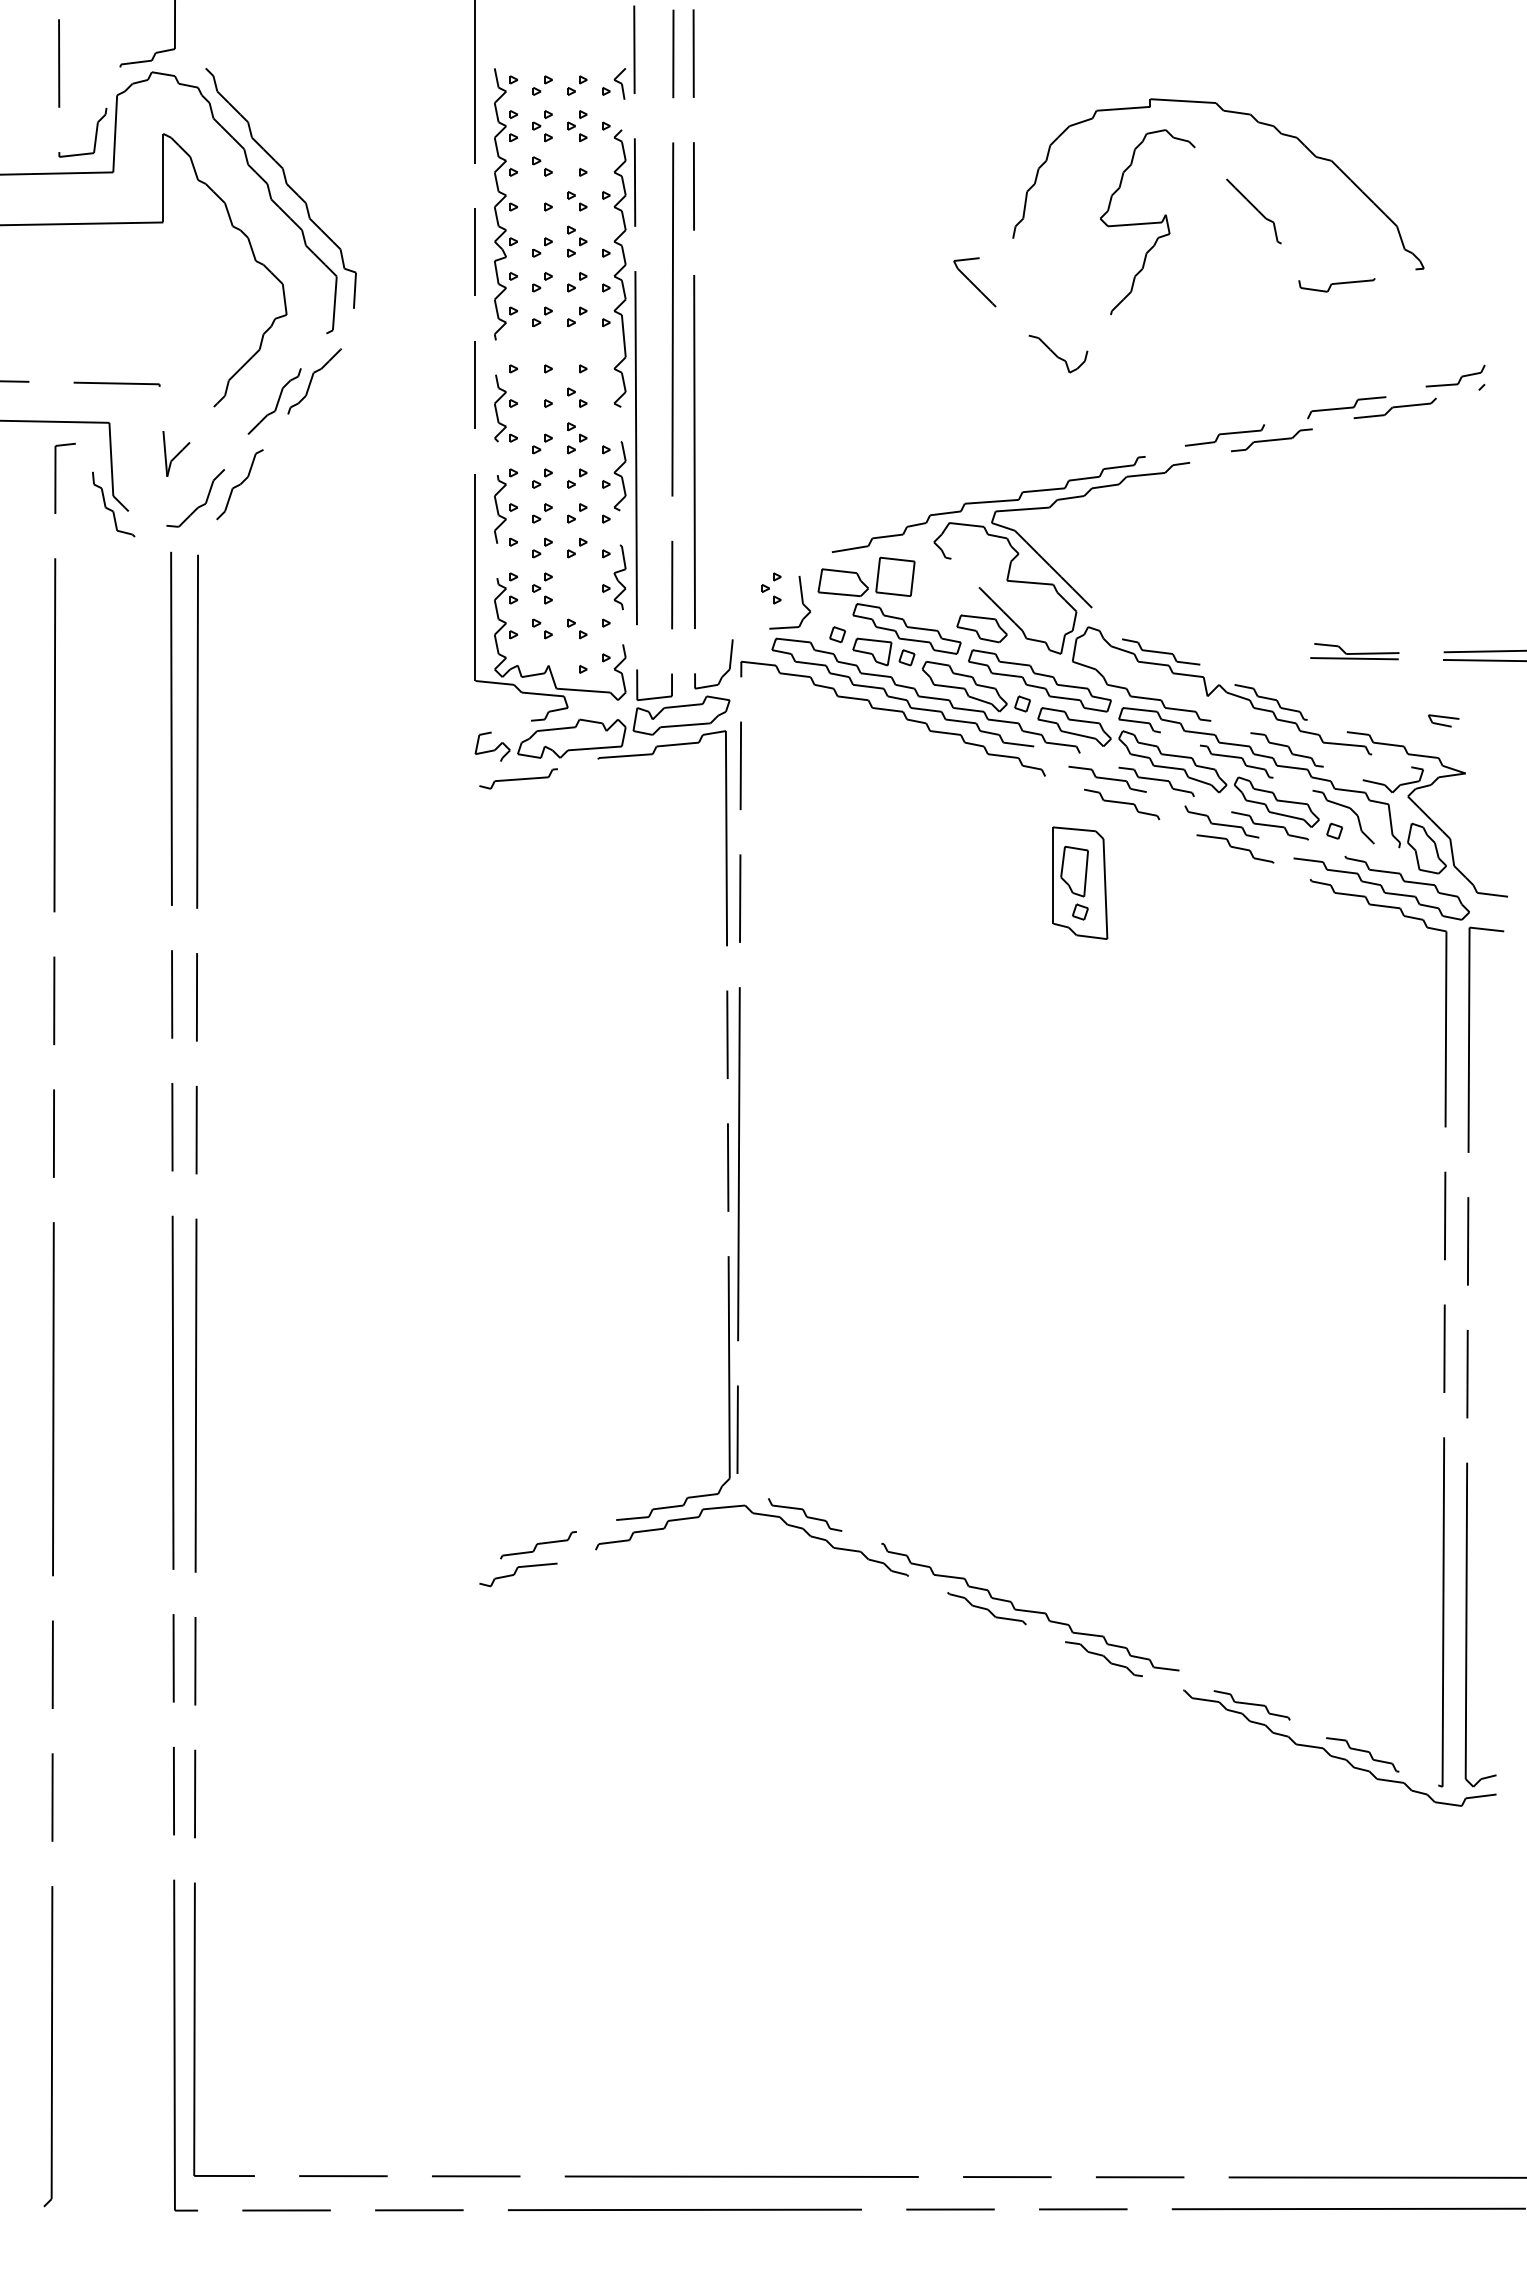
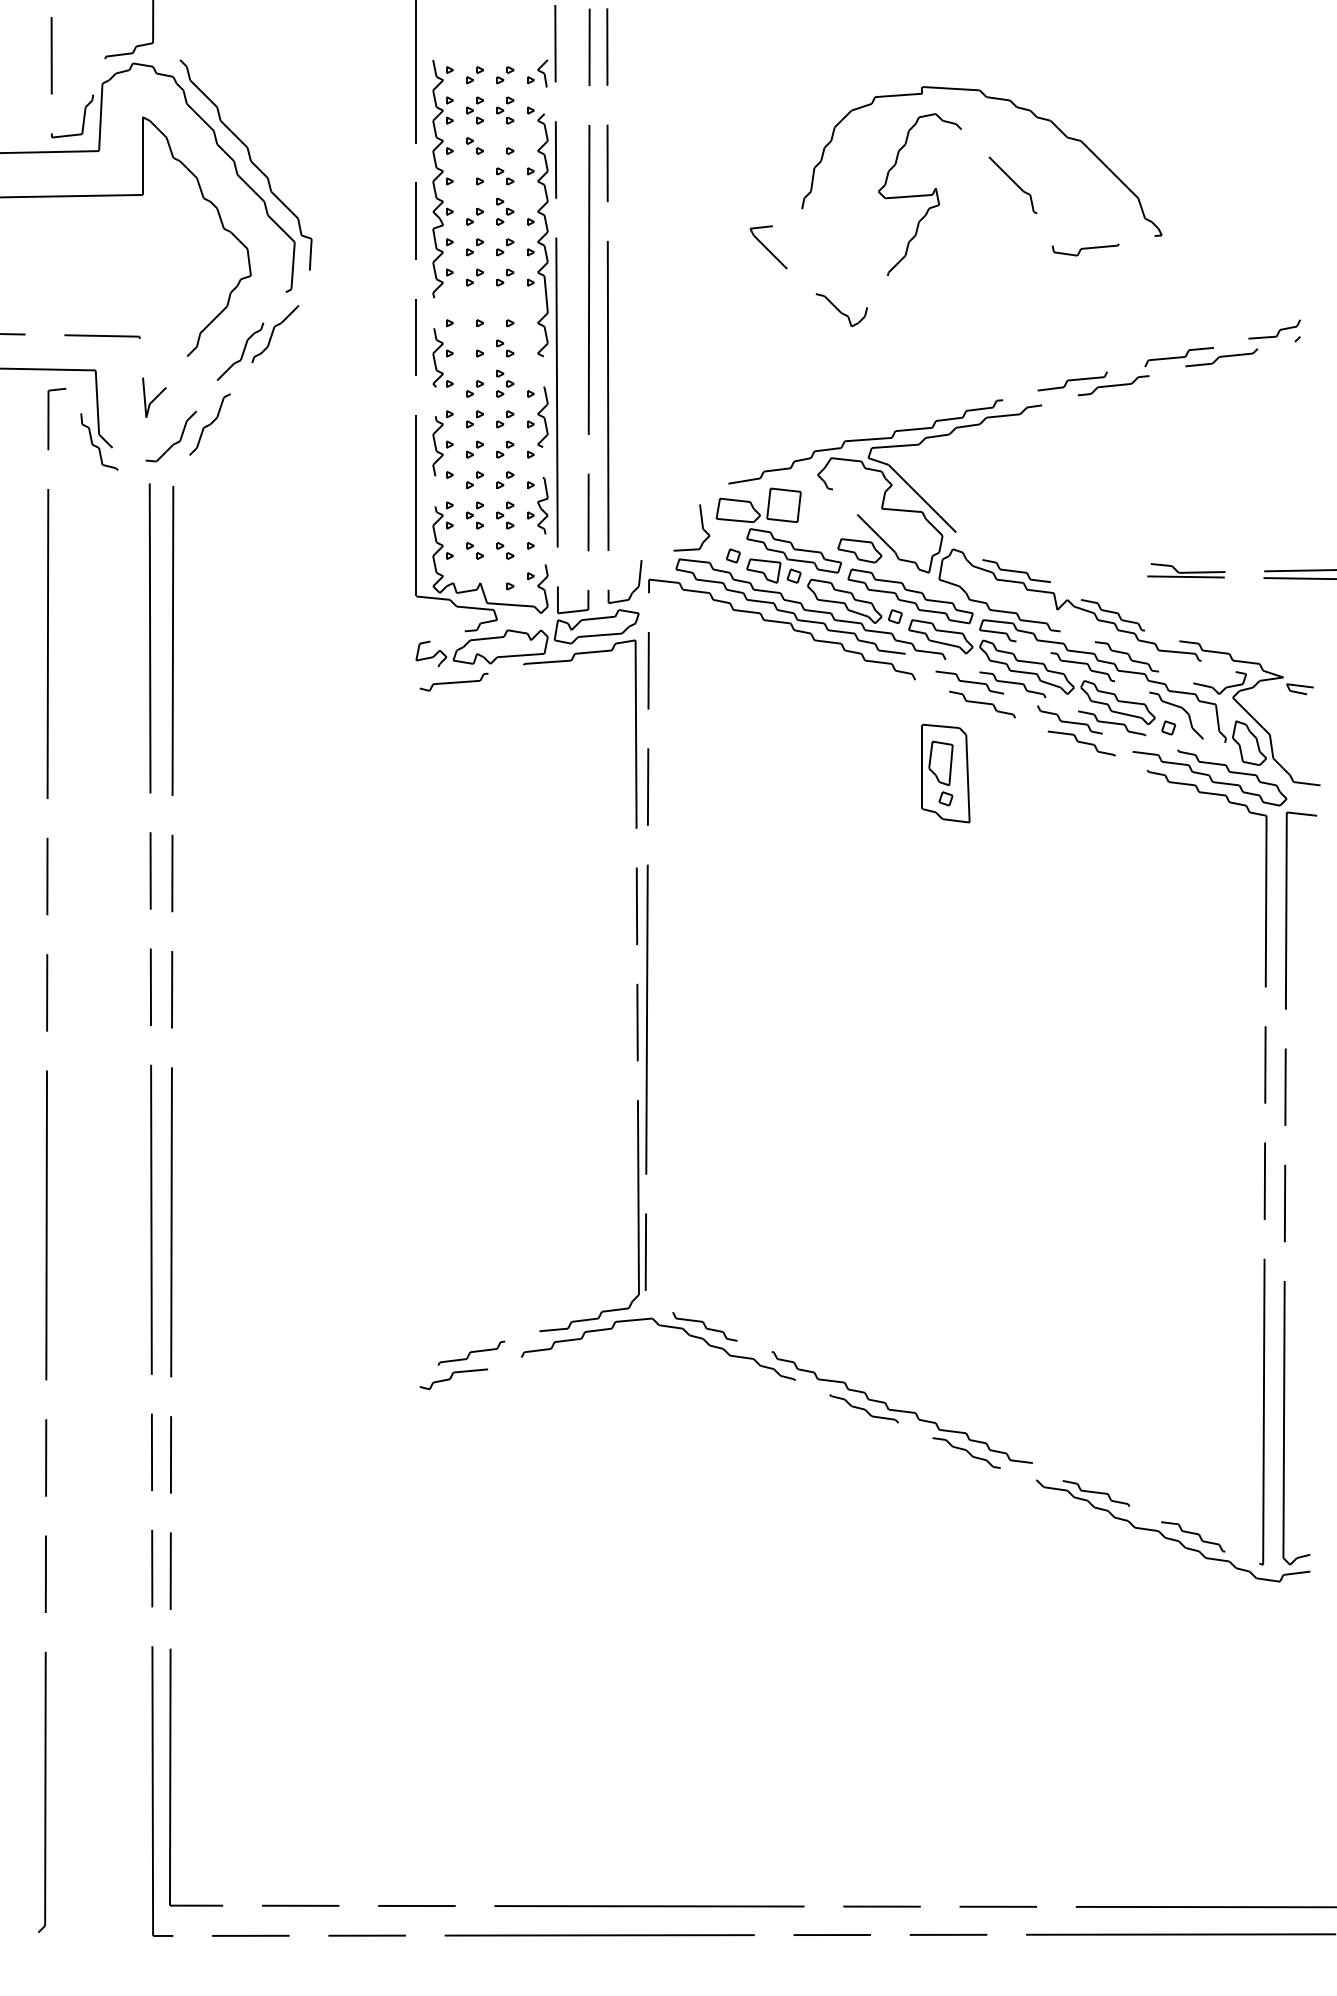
part: (1170, 233) -> (939, 204), moved
part: (771, 588) -> (505, 515), moved
line: (1445, 718) -> (1301, 687), moved

